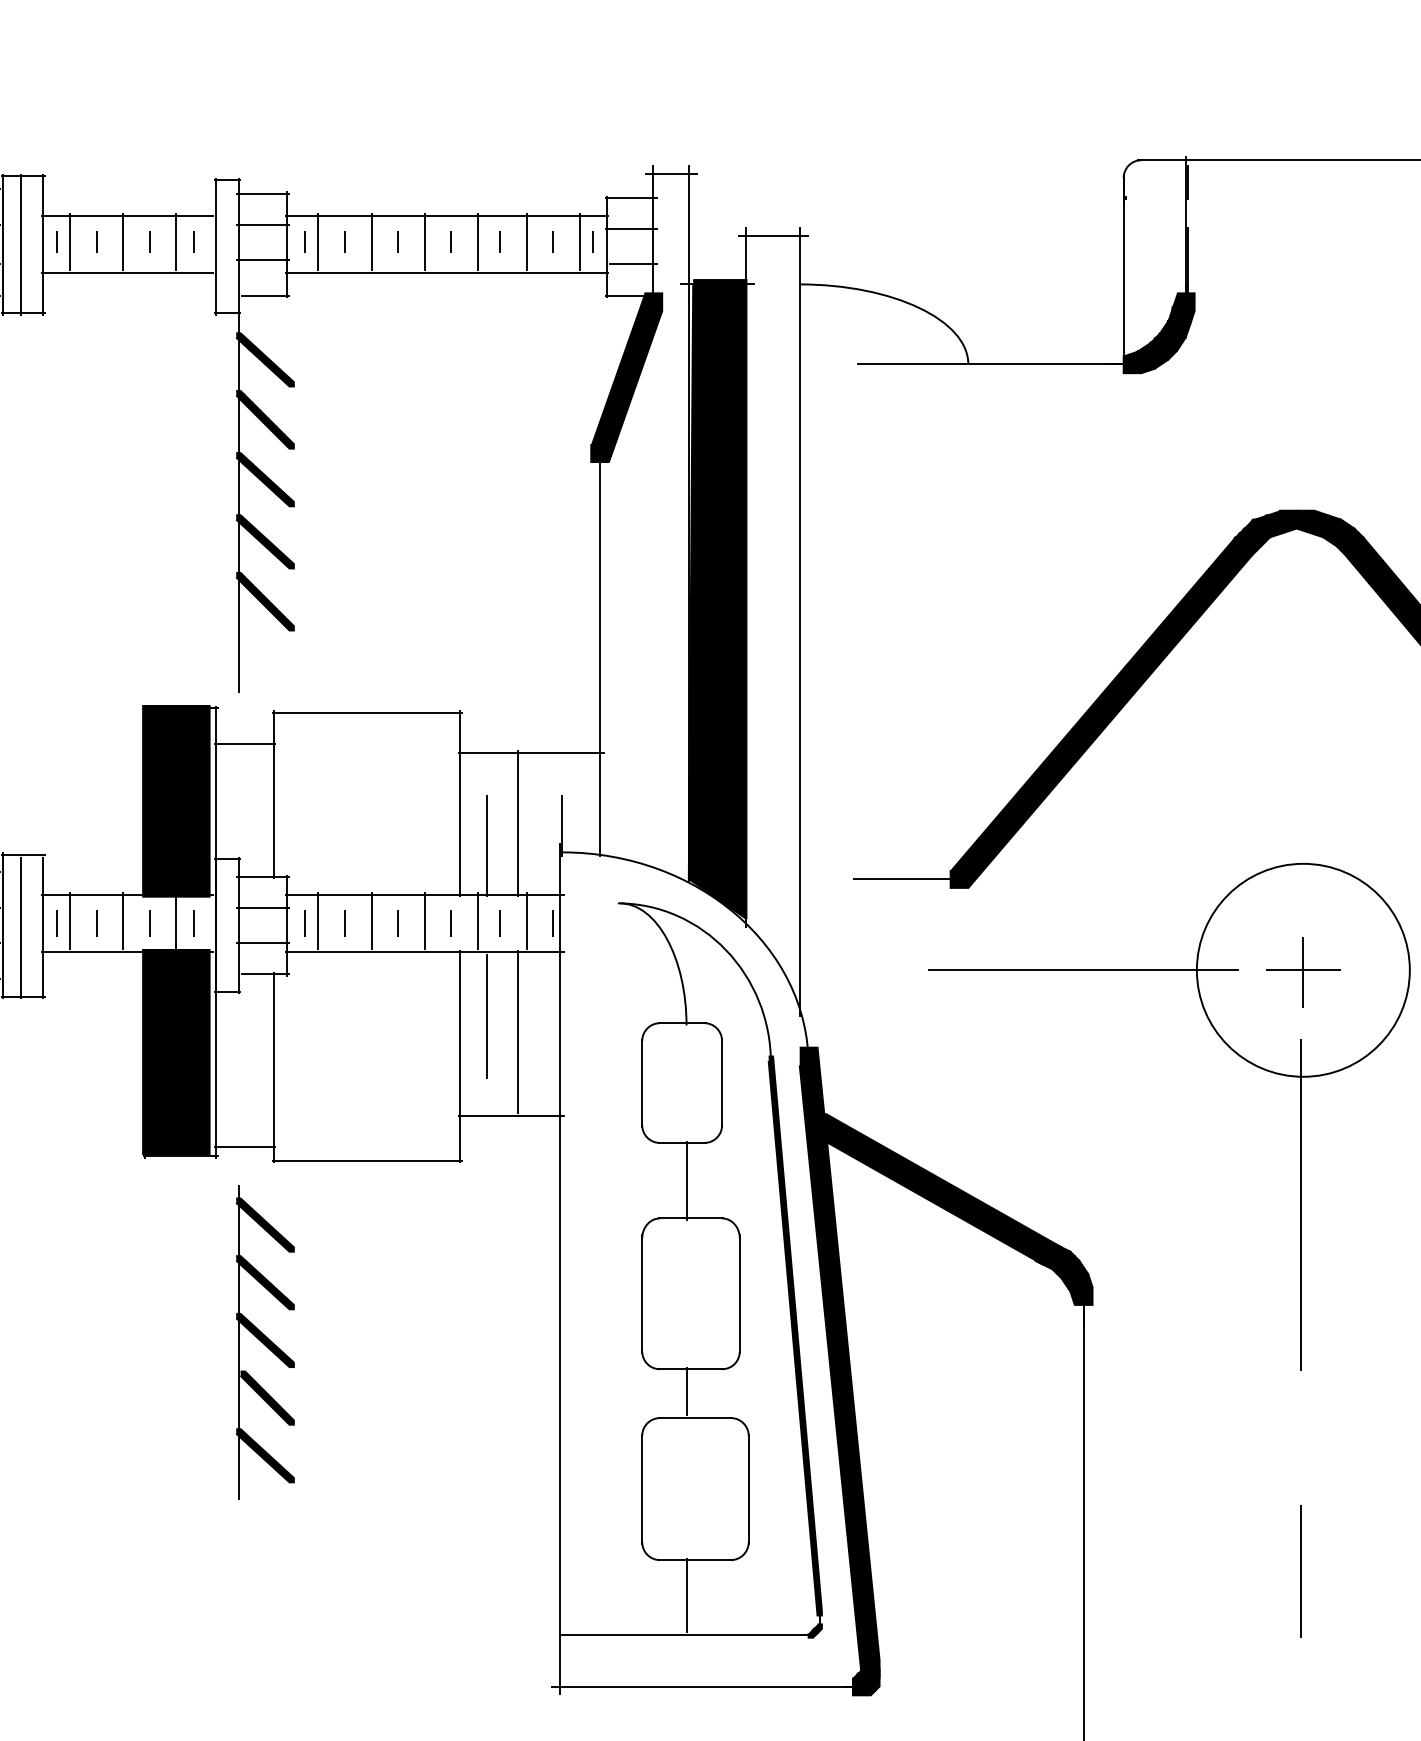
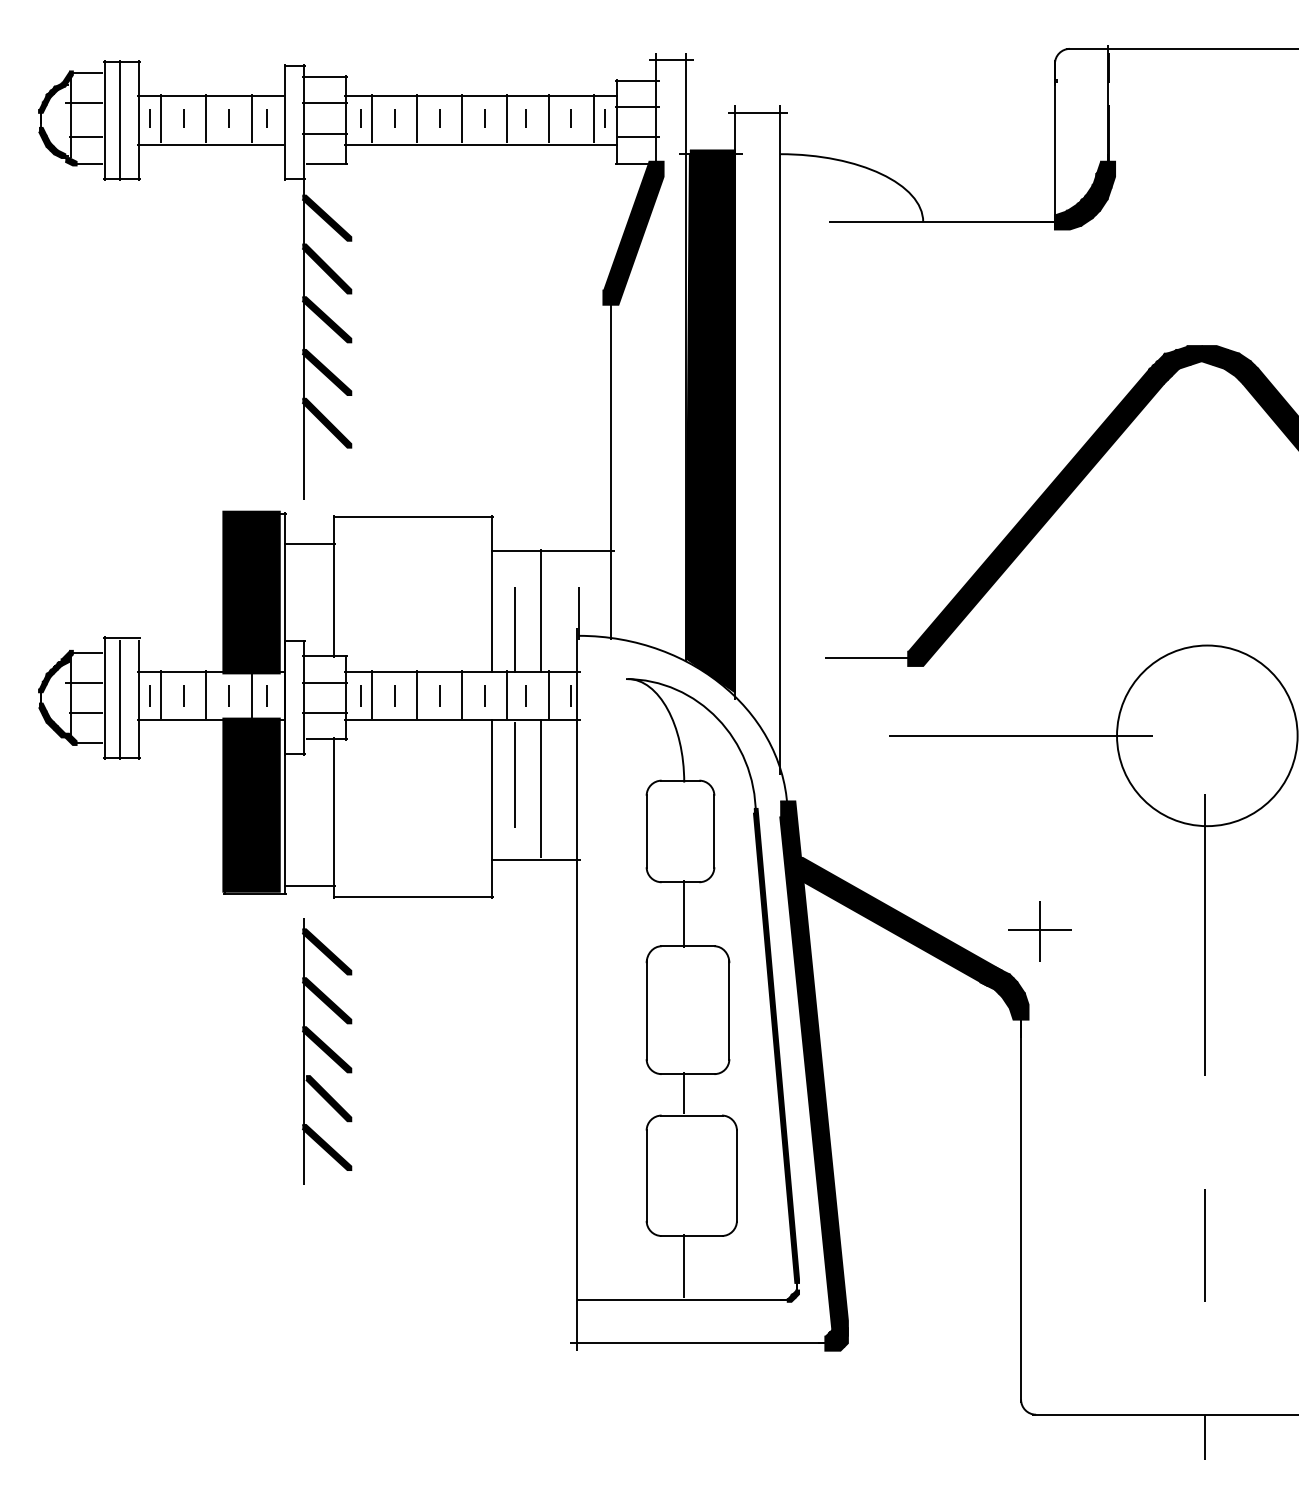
part: (1302, 972) -> (1039, 931), moved

